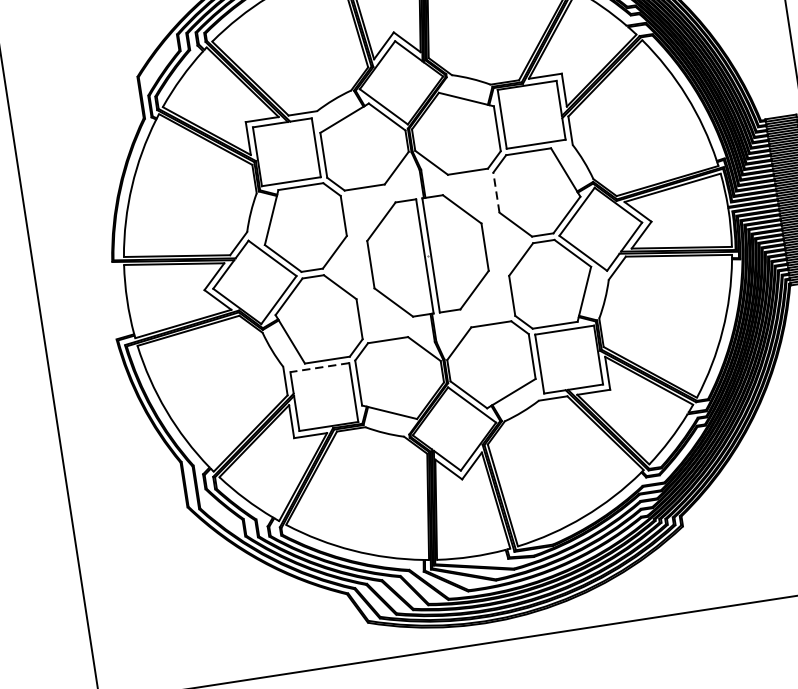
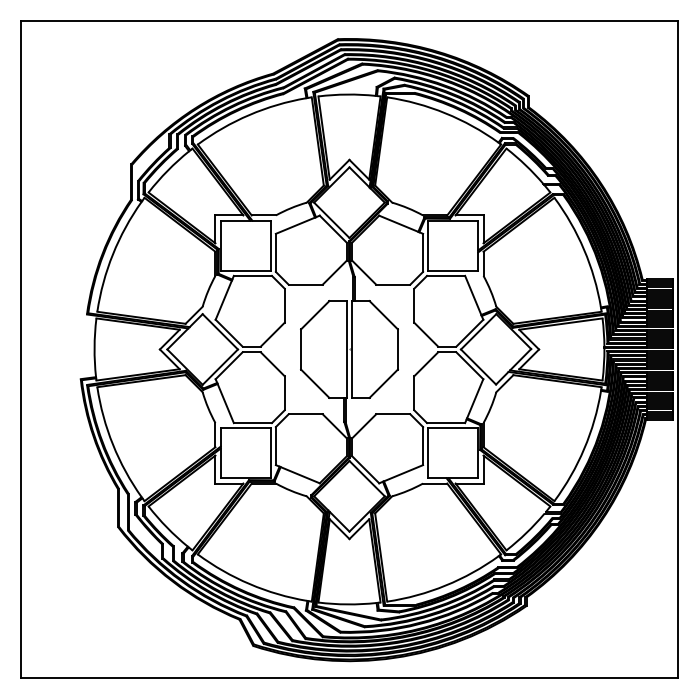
line: (496, 192) -> (414, 305), dashed -> solid
line: (319, 367) -> (245, 428), dashed -> solid

